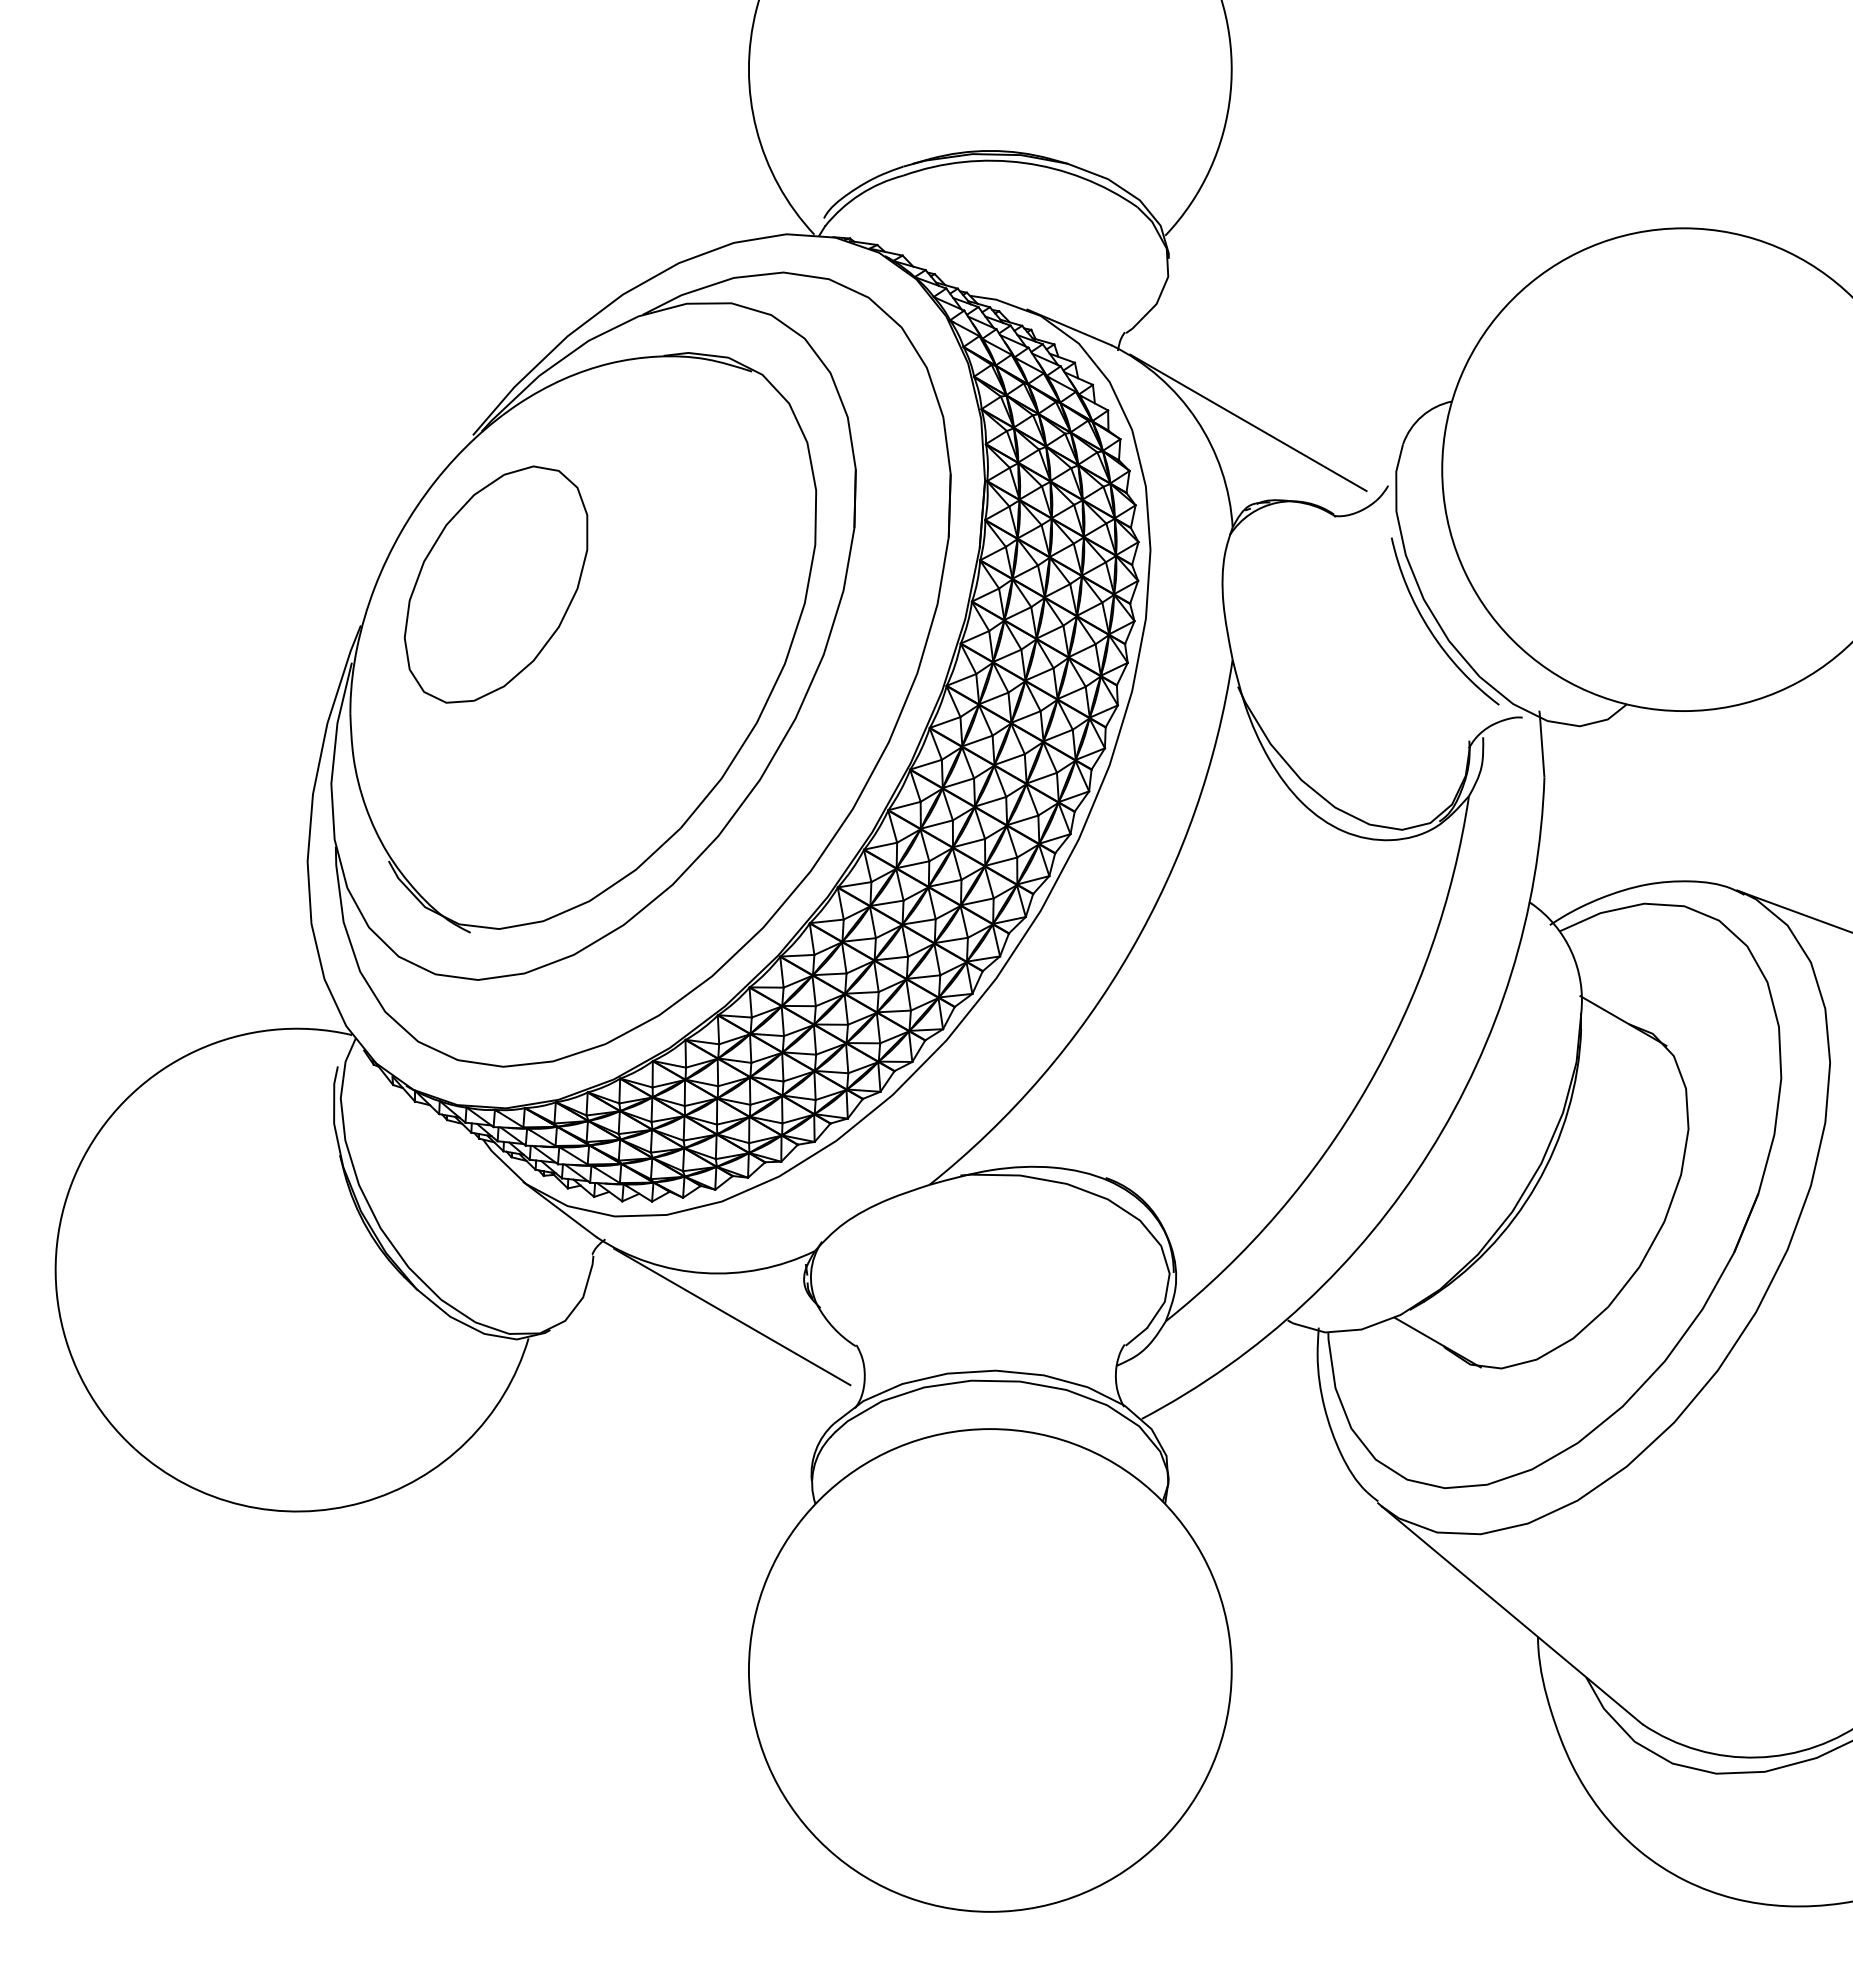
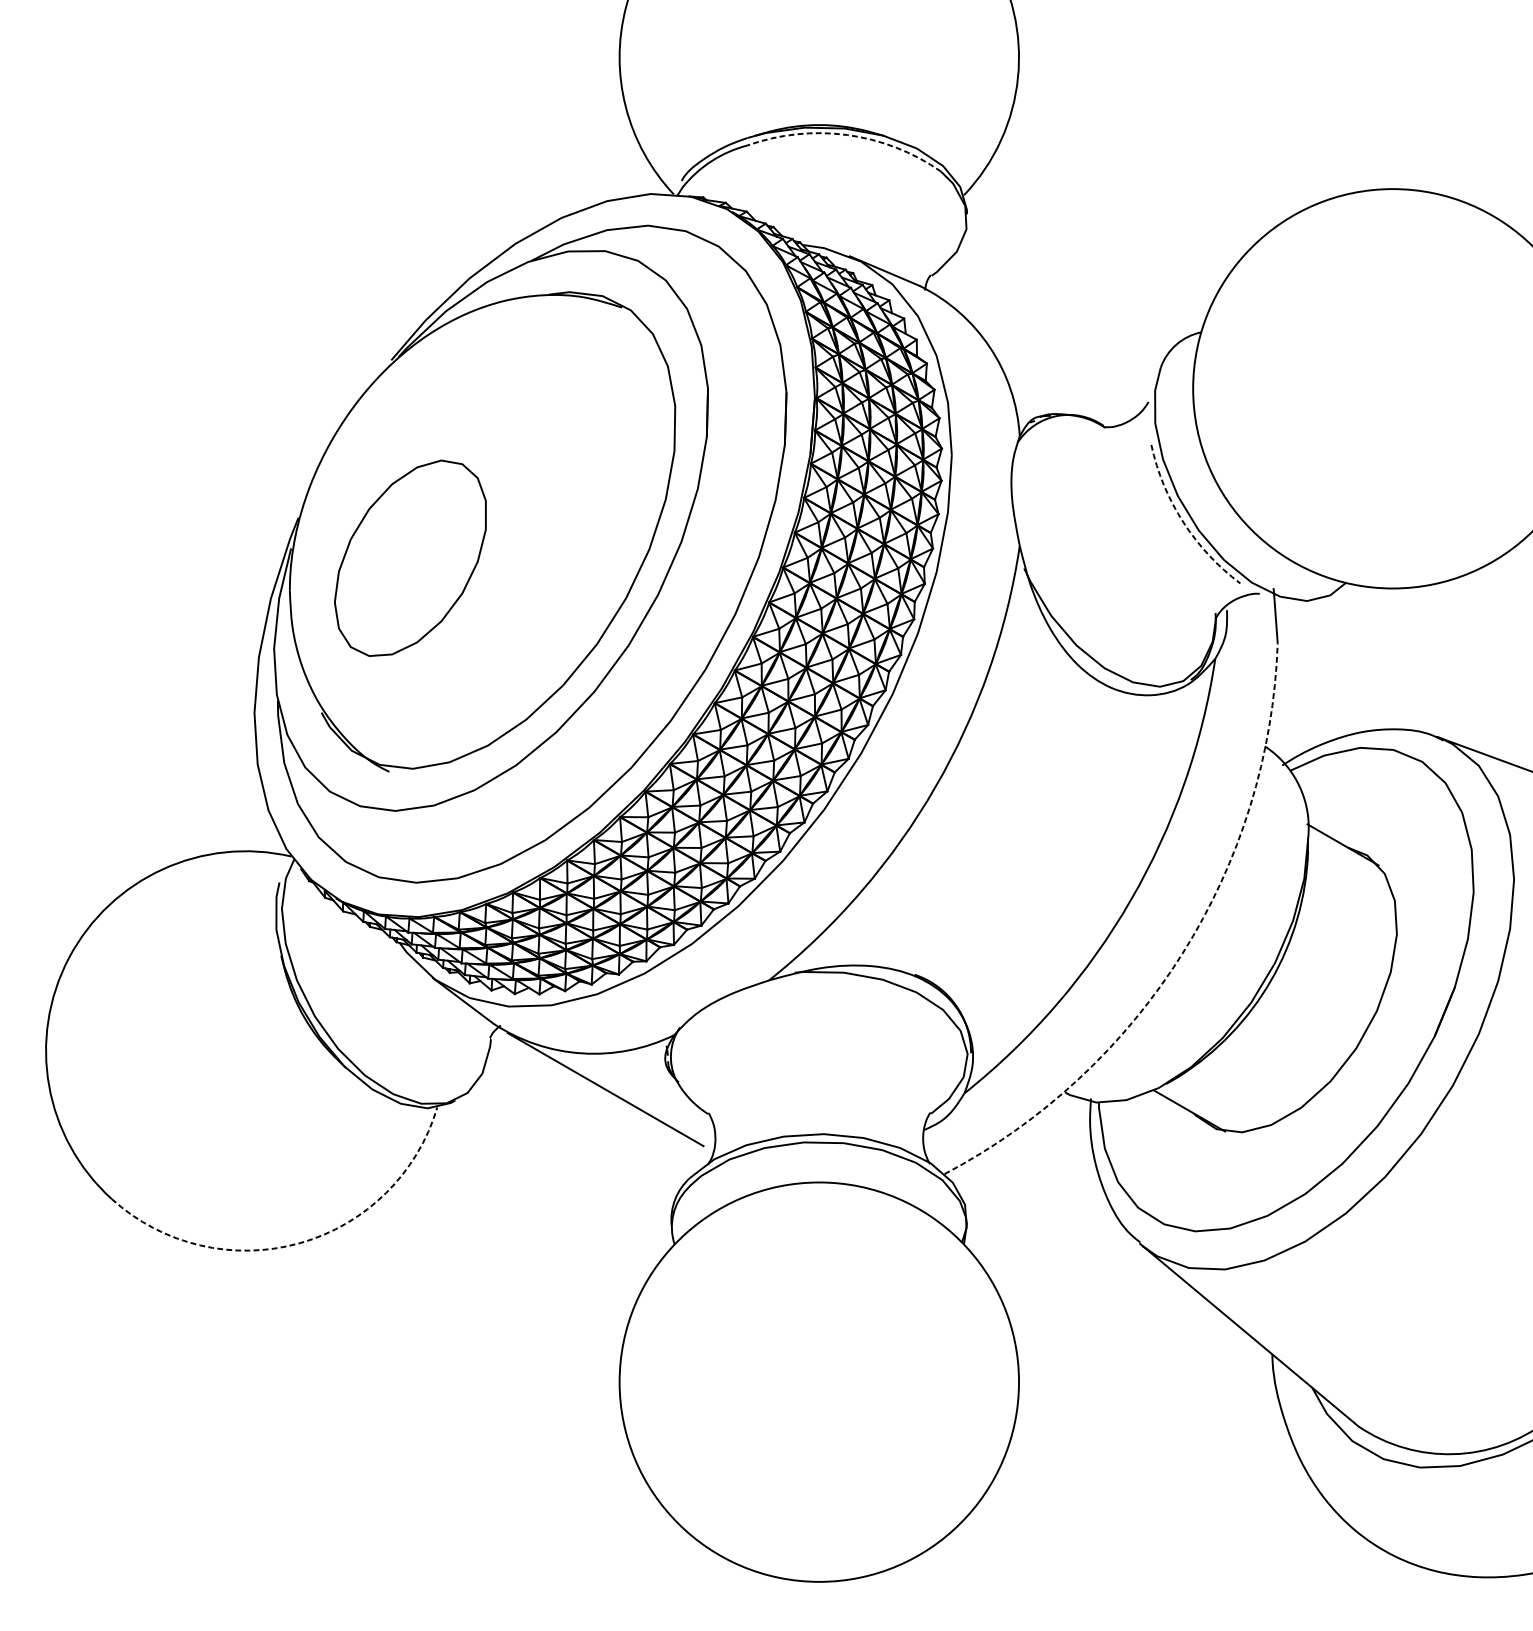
arc: (1024, 163) -> (847, 135), solid -> dashed
line: (1248, 422) -> (1032, 349), removed
part: (495, 584) -> (409, 558), moved
arc: (1430, 631) -> (1183, 522), solid -> dashed
arc: (1429, 1152) -> (1182, 953), solid -> dashed
arc: (362, 1502) -> (299, 1243), solid -> dashed

